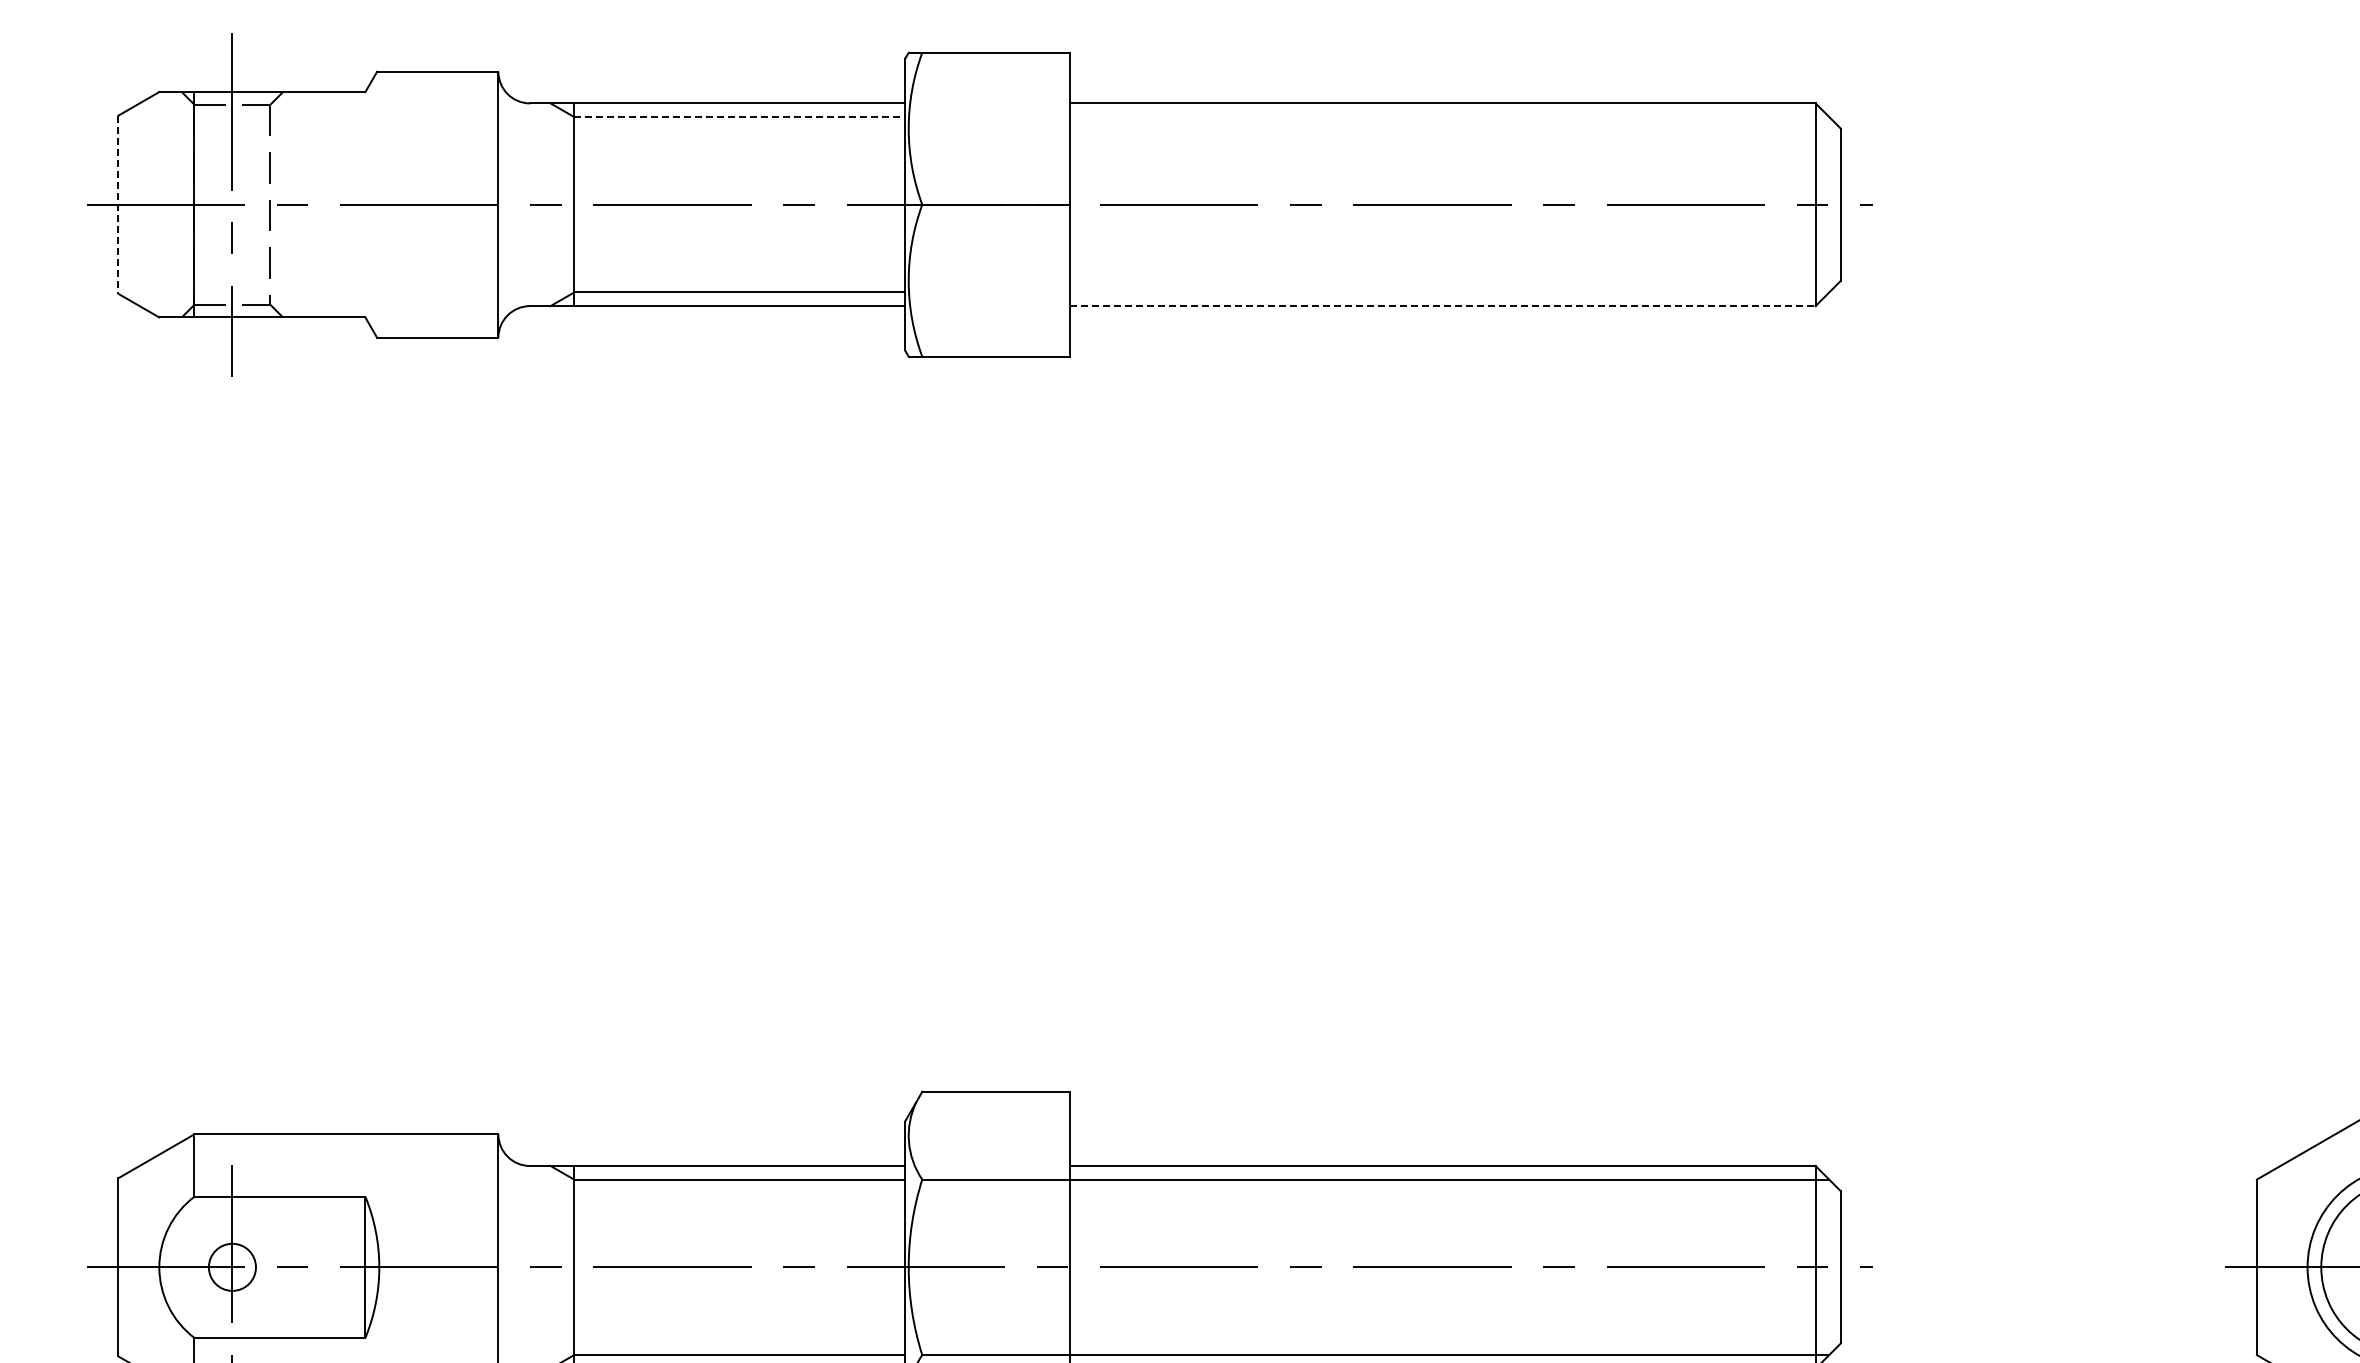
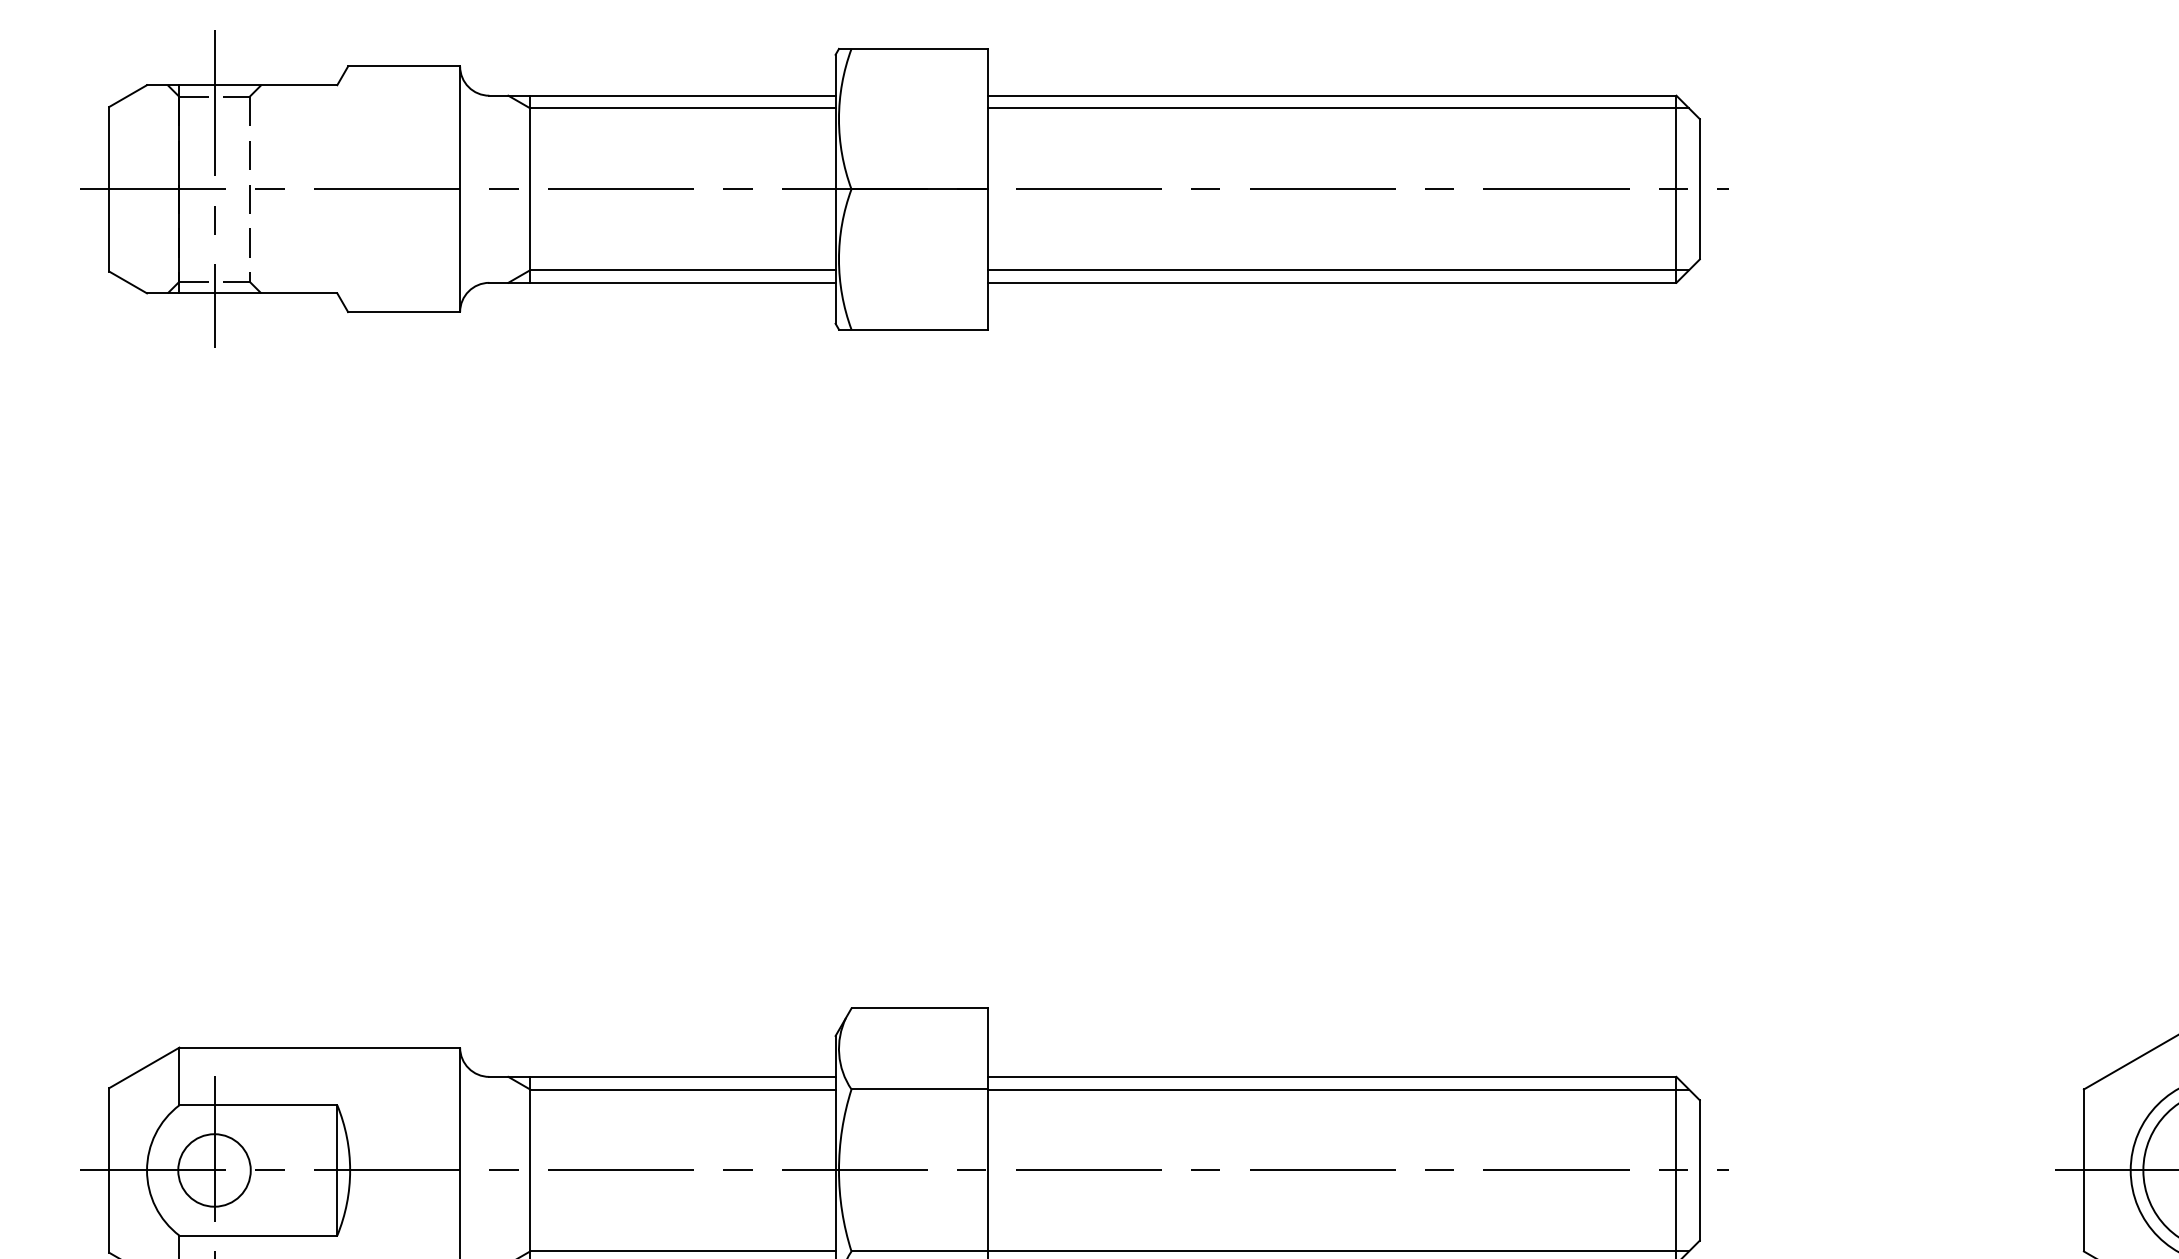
line: (740, 117) -> (683, 108), dashed -> solid
line: (1449, 117) -> (1338, 108), added
line: (118, 205) -> (109, 189), dashed -> solid
line: (1449, 292) -> (1338, 270), added
line: (1442, 306) -> (1331, 283), dashed -> solid
circle: (232, 1267) -> (214, 1170), size x1.67

